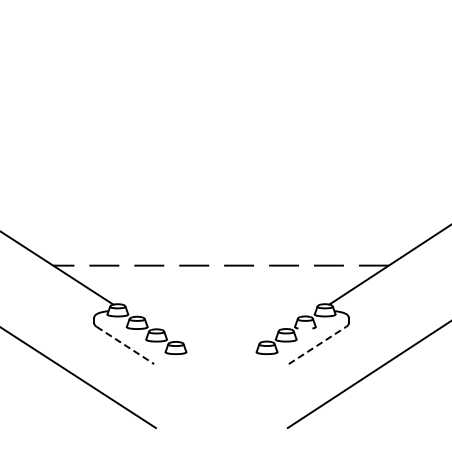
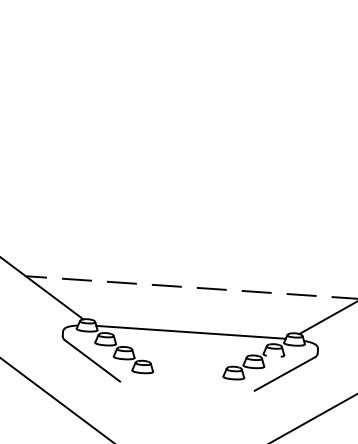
line: (221, 310) -> (191, 332), added
line: (125, 345) -> (92, 361), dashed -> solid
line: (318, 345) -> (285, 374), dashed -> solid

